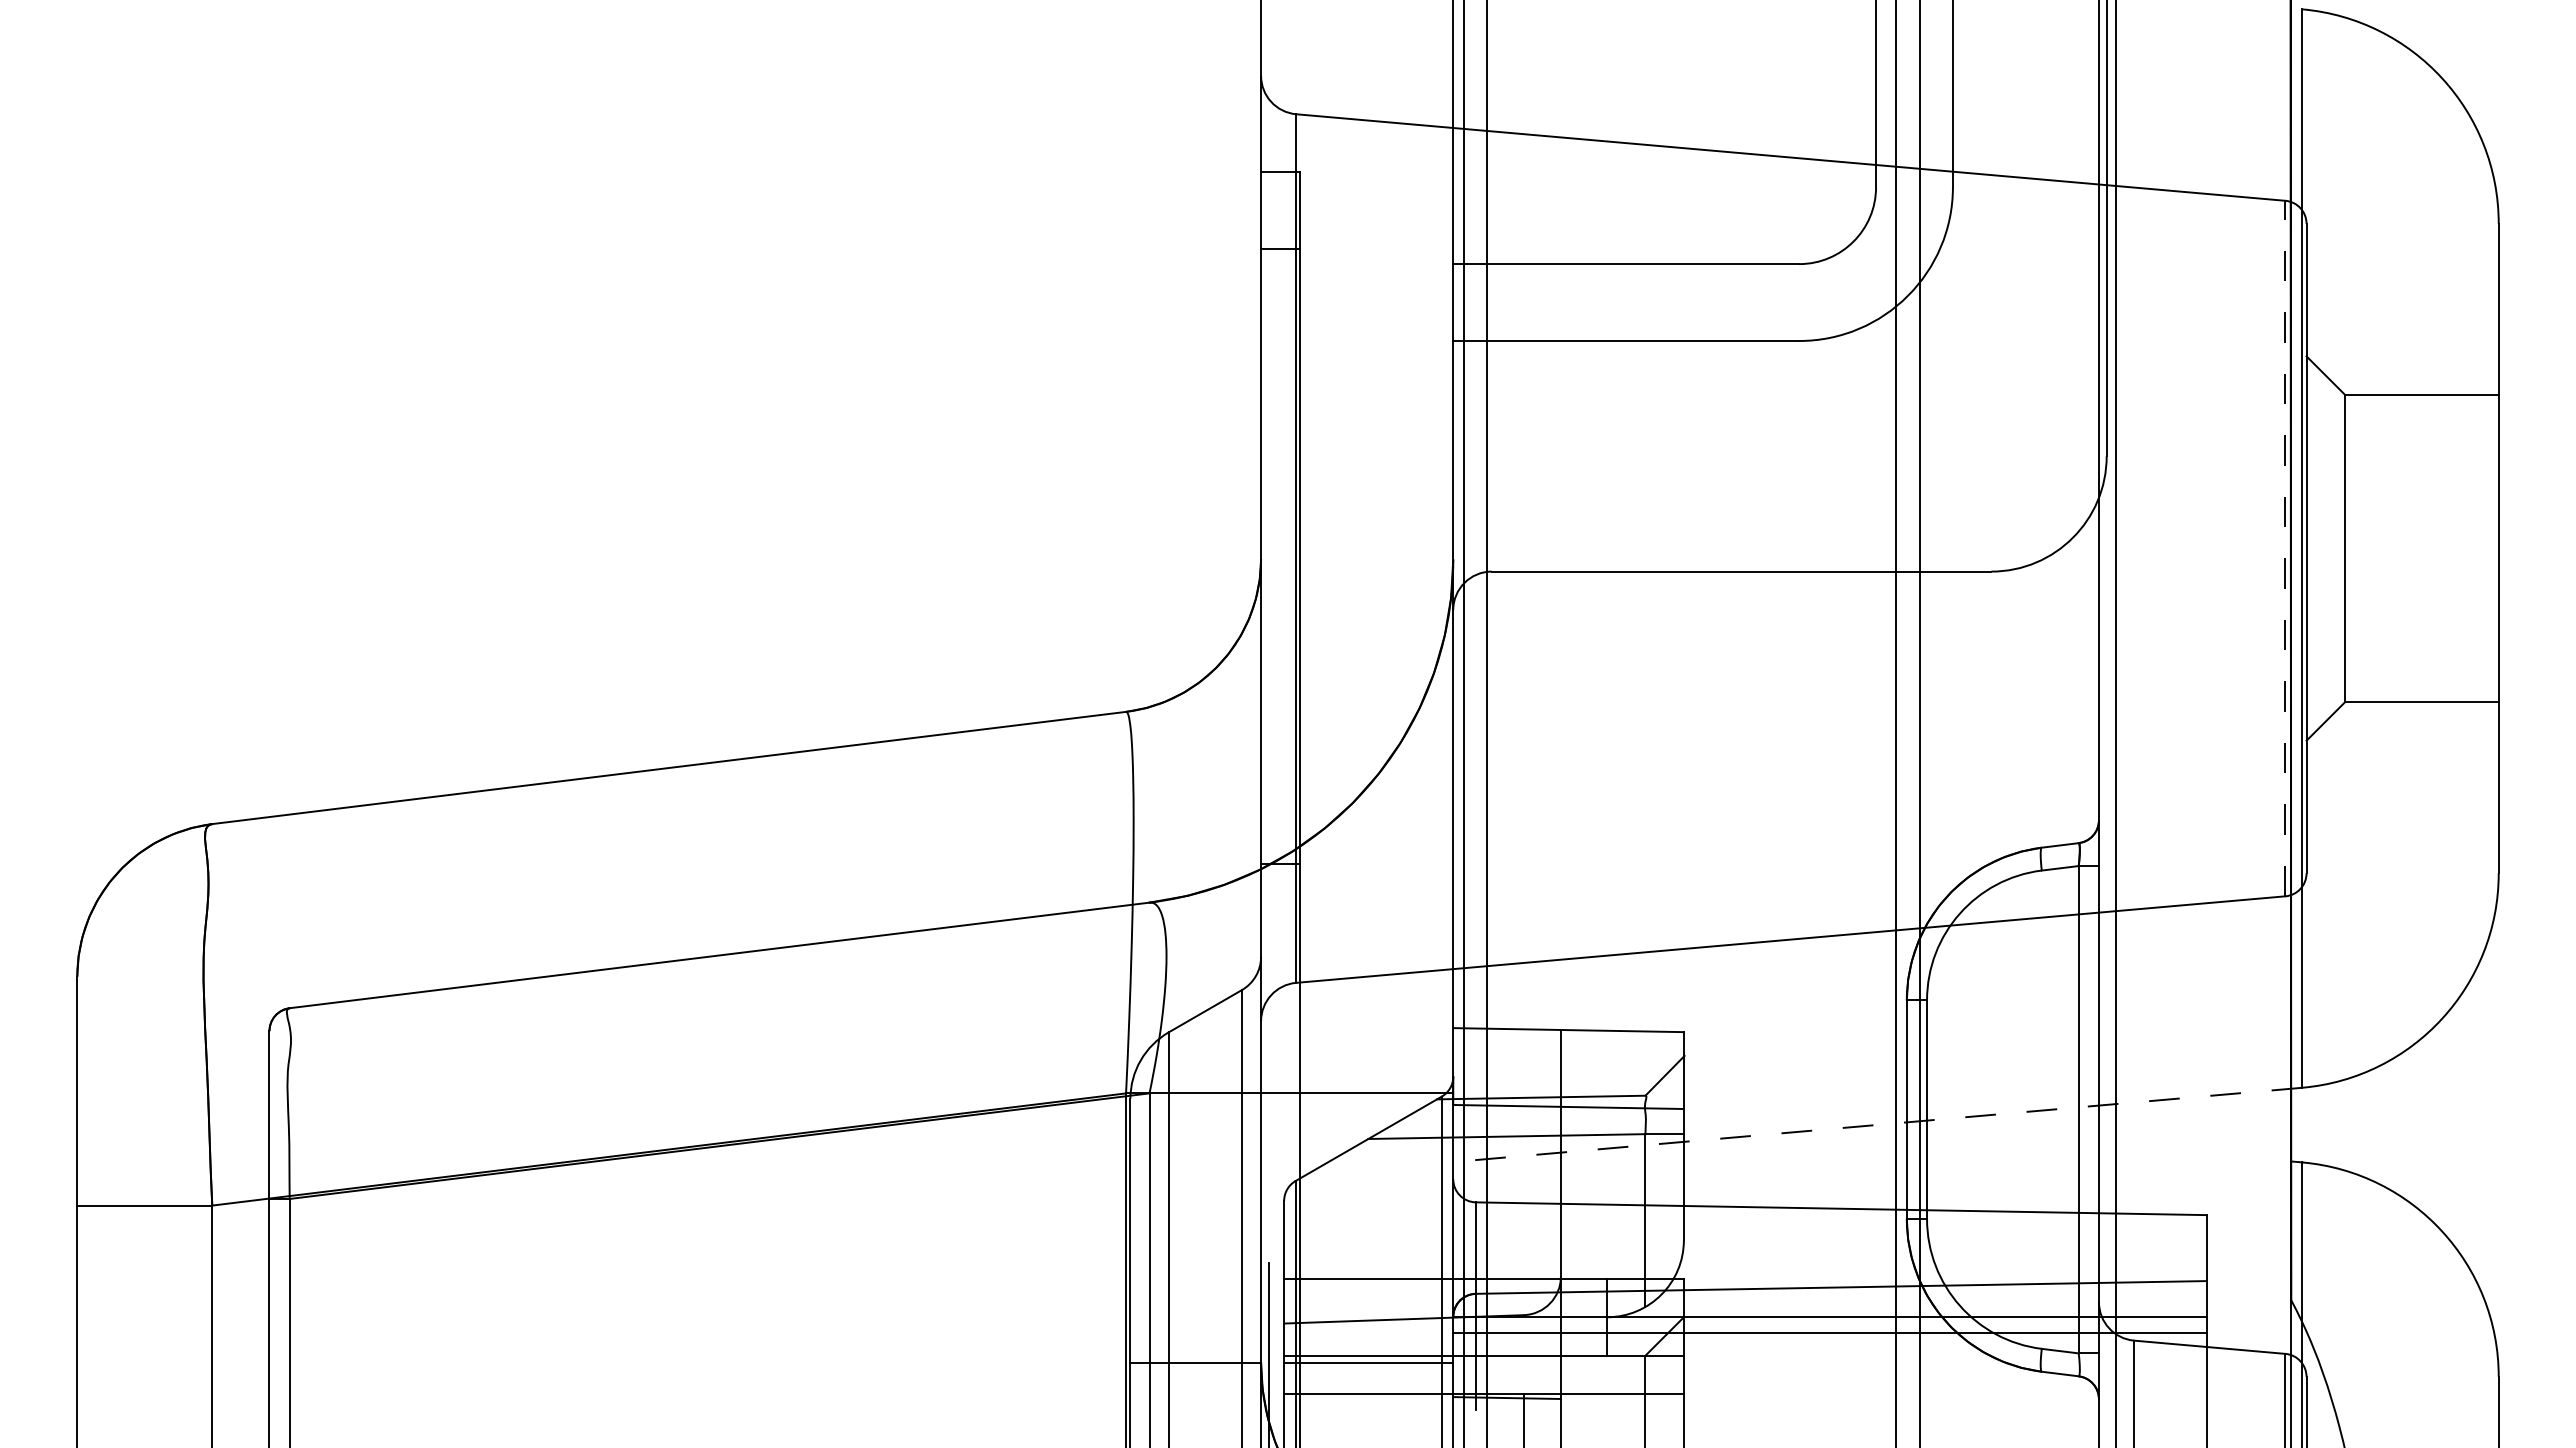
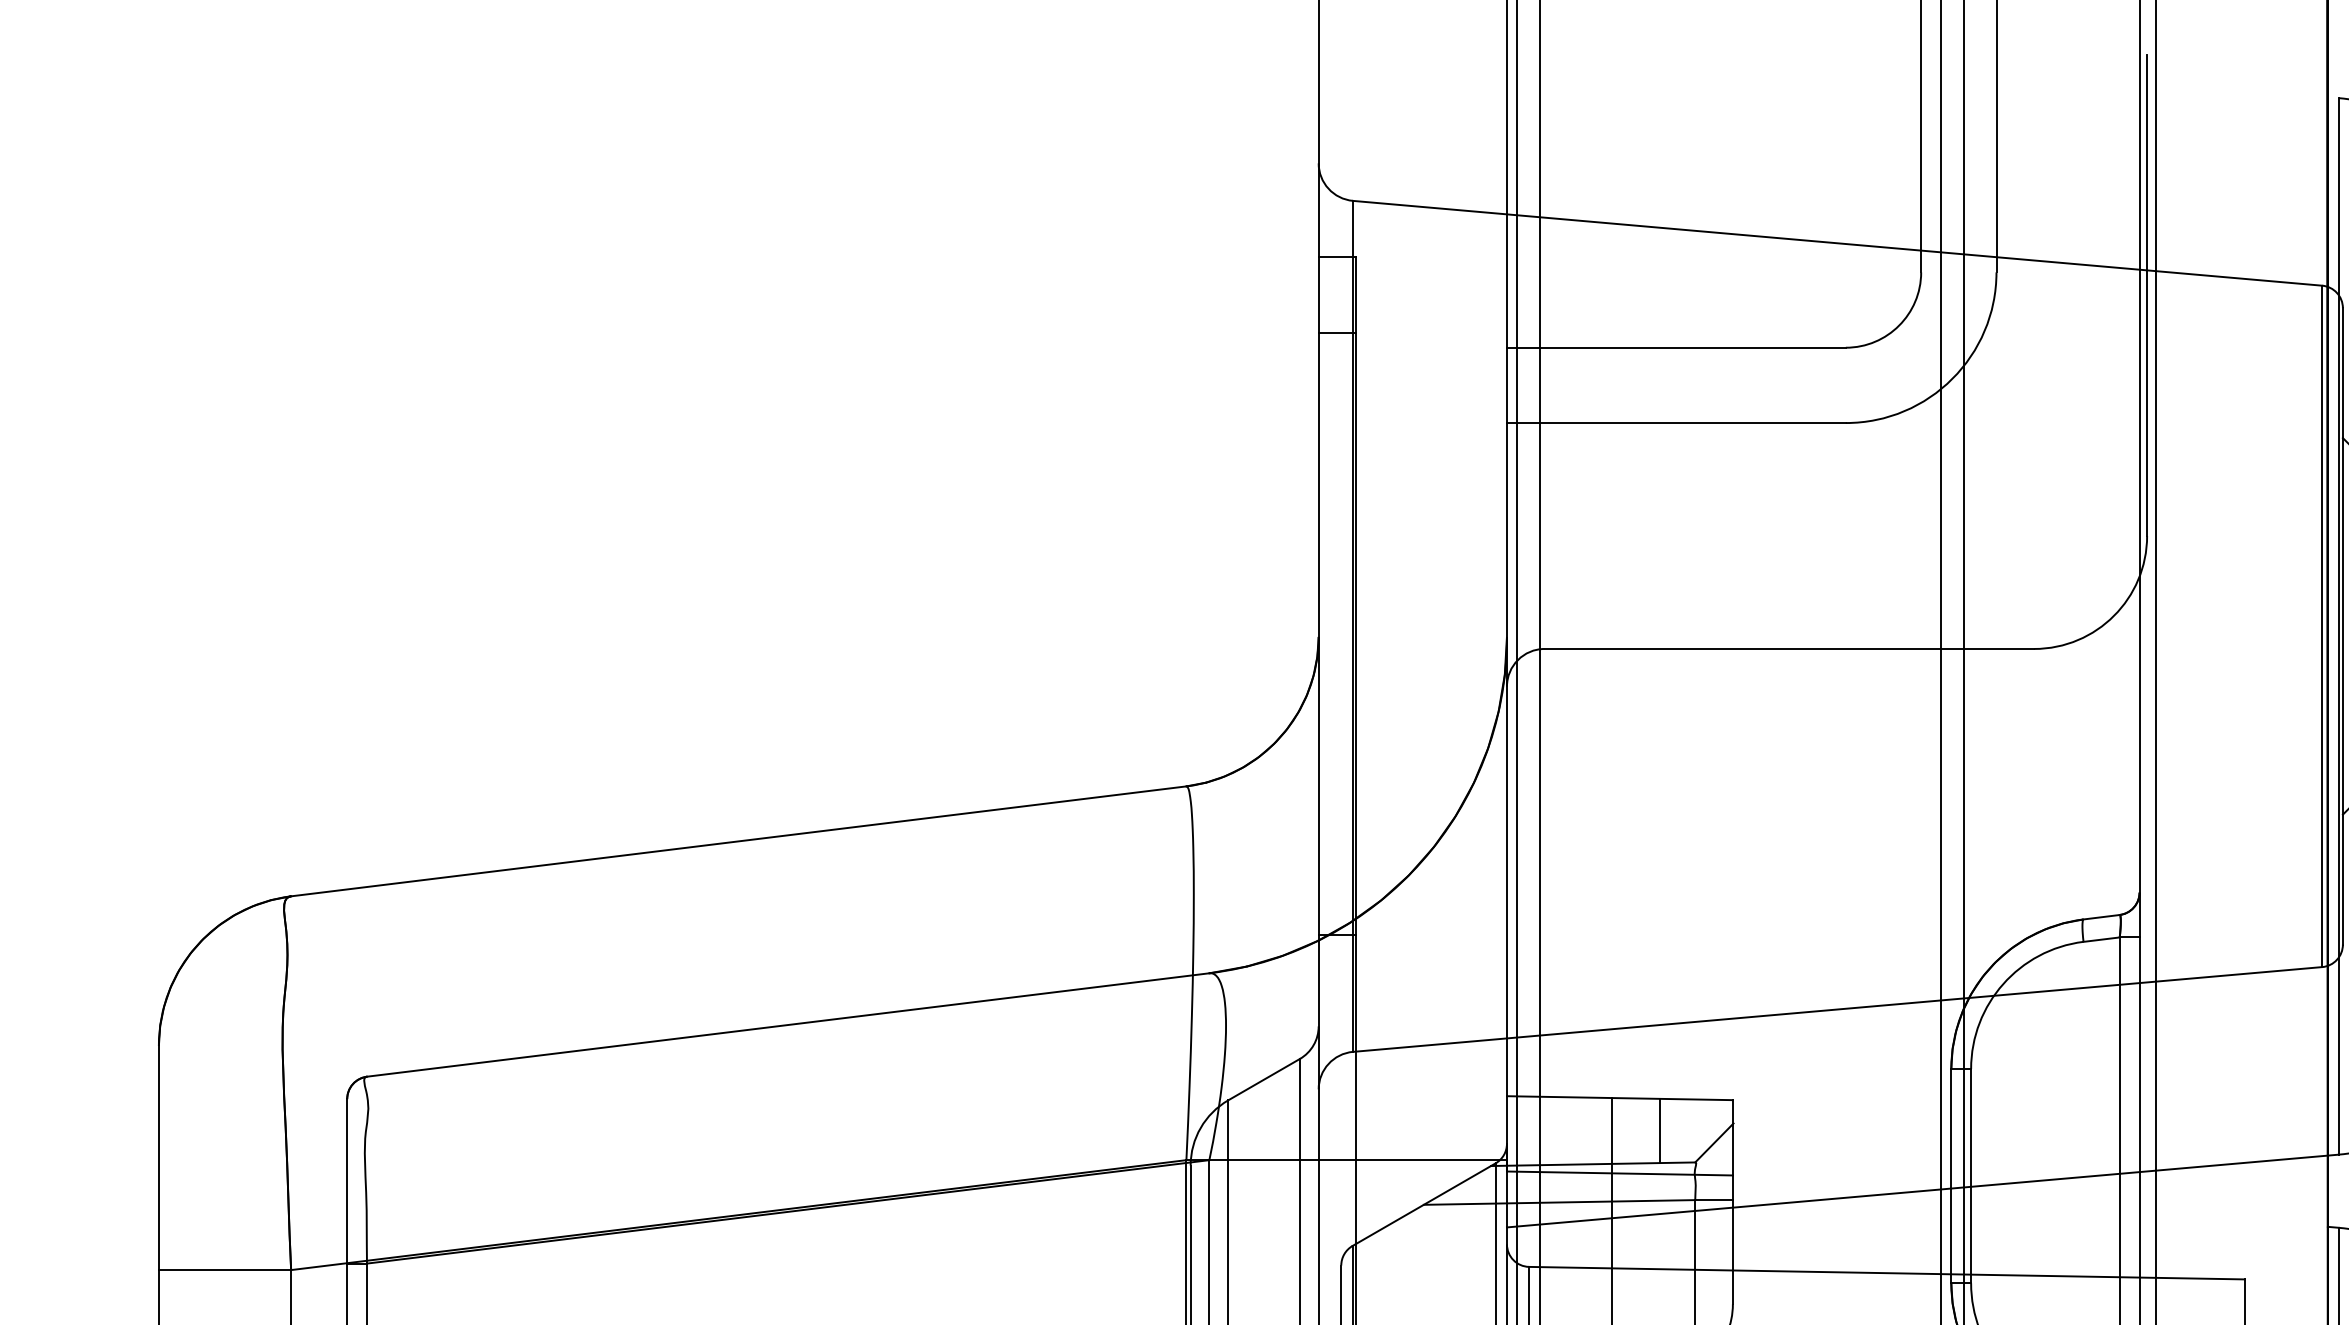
line: (2285, 548) -> (2322, 626), dashed -> solid
line: (1609, 1063) -> (1660, 1130), added
line: (1877, 1124) -> (1922, 1190), dashed -> solid

